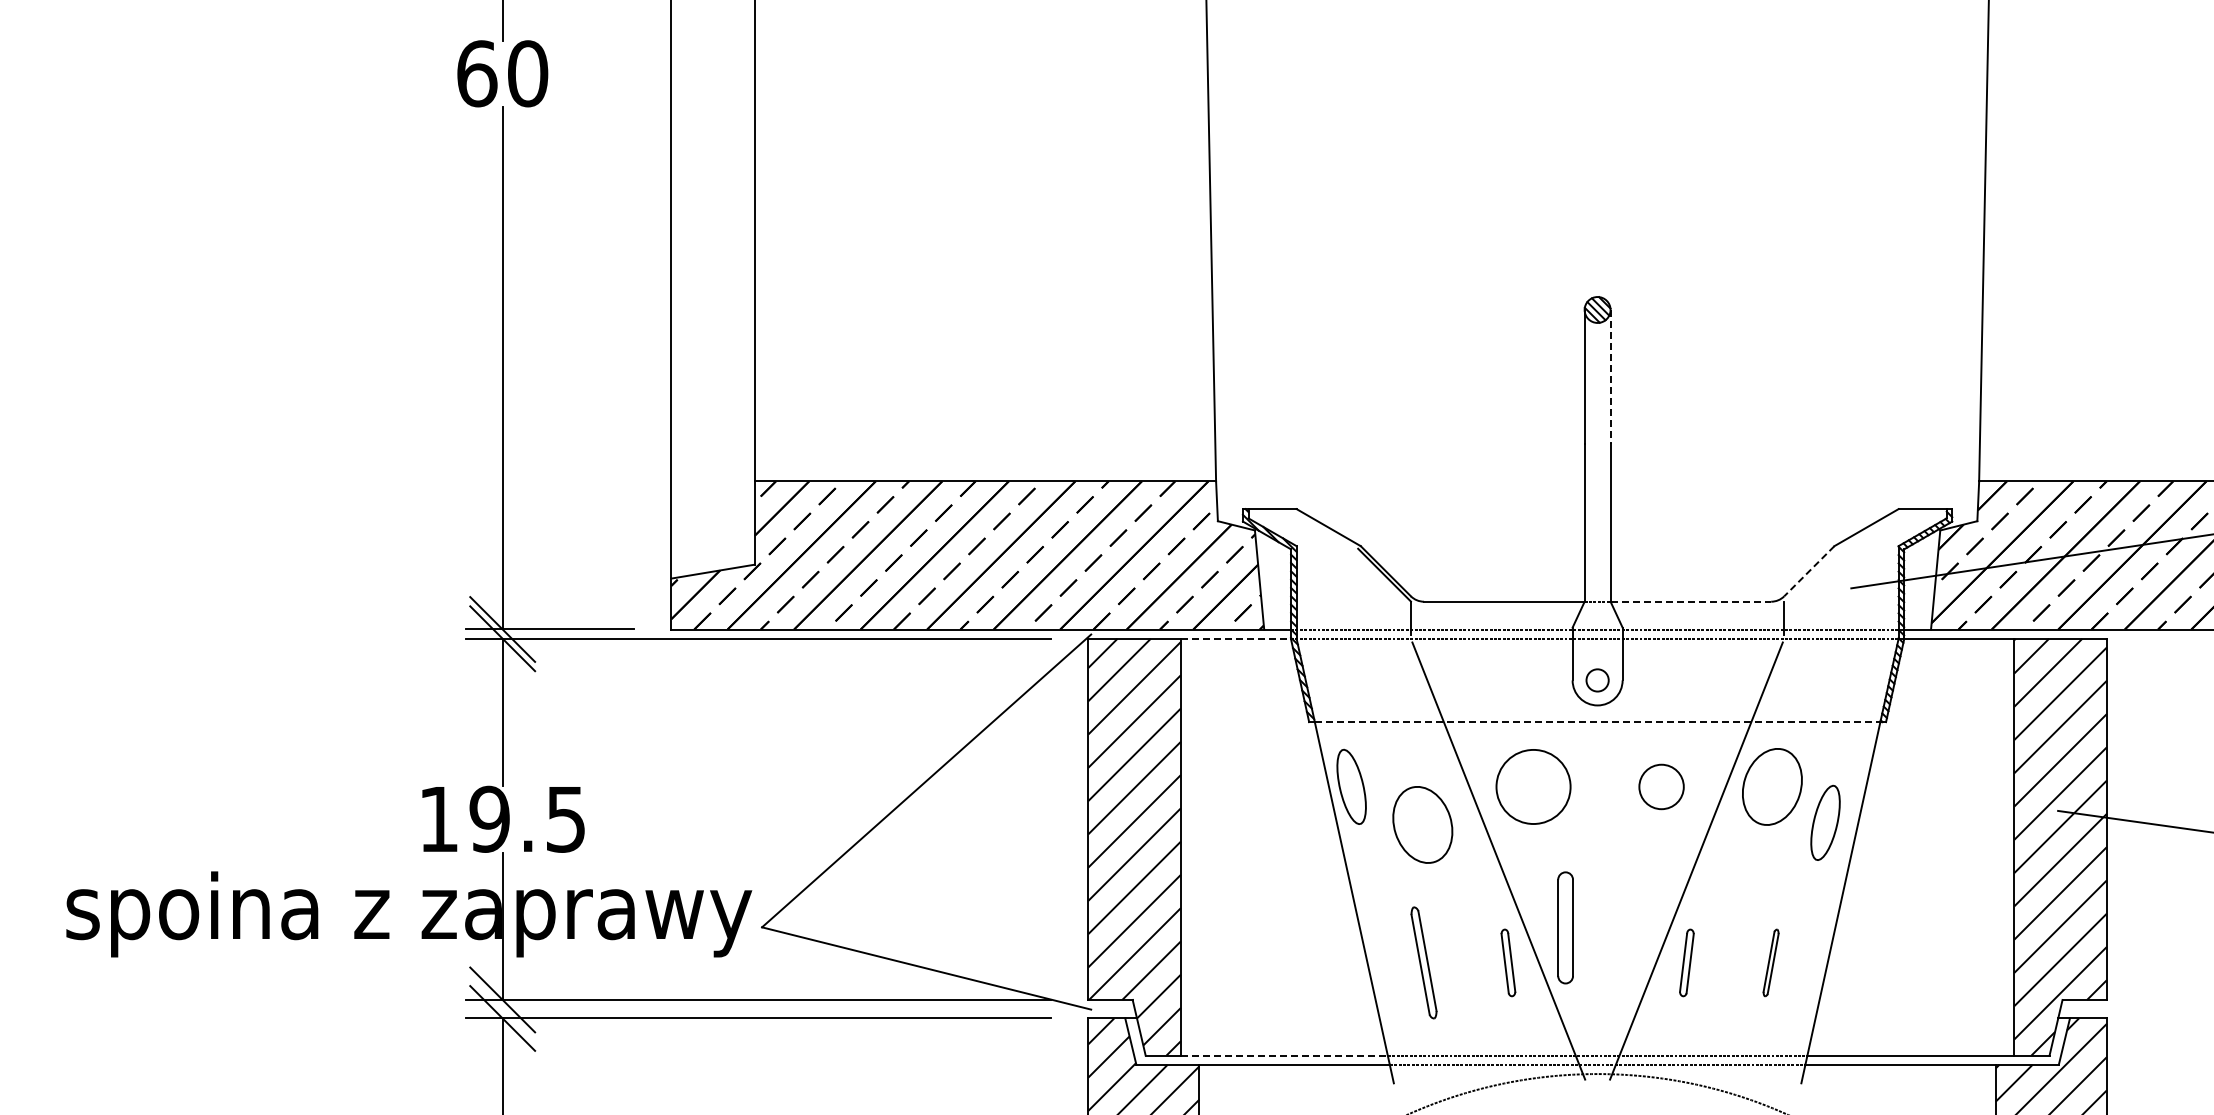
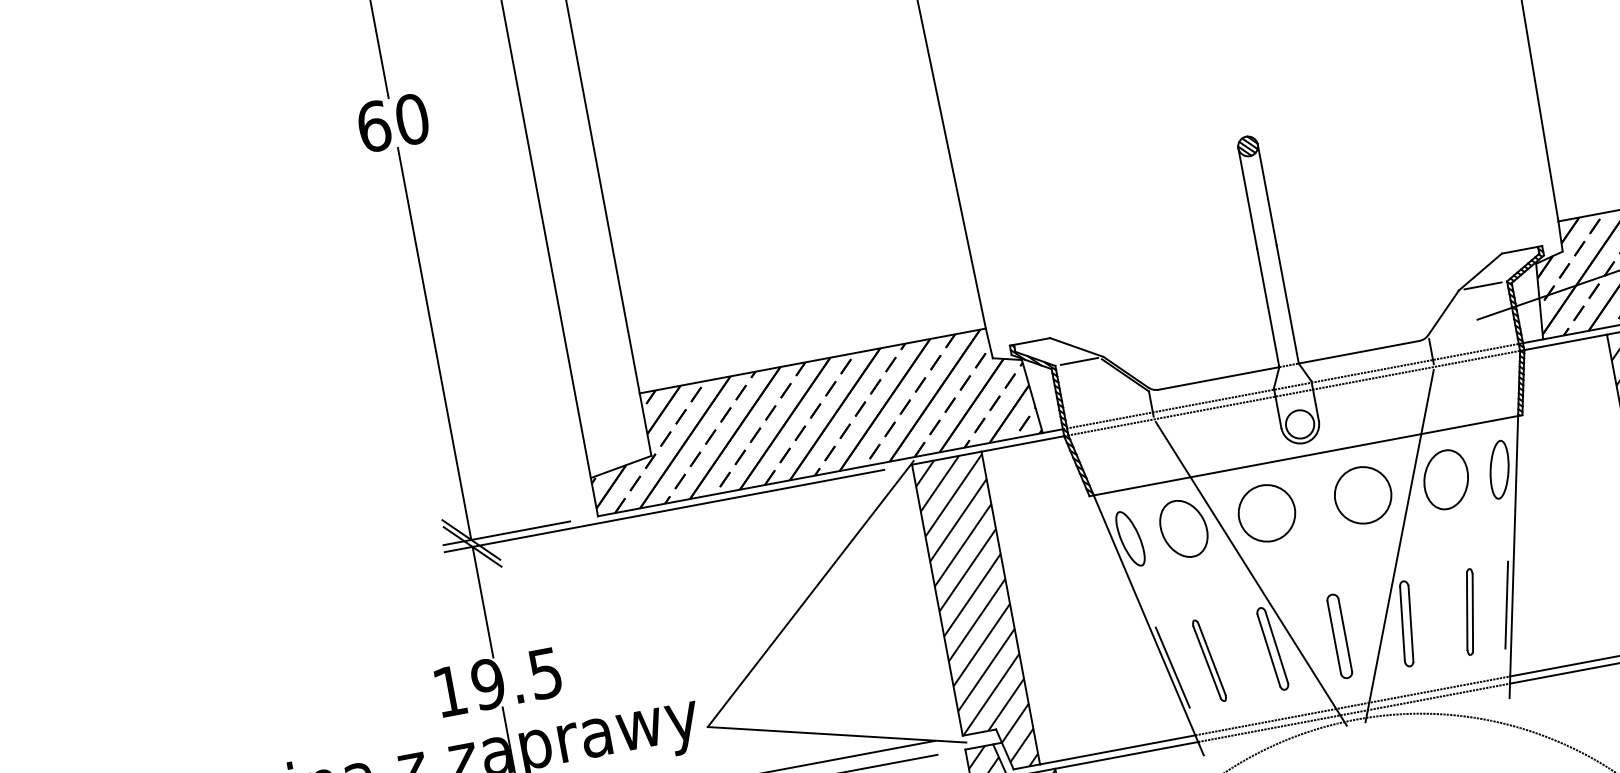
line: (1610, 377) -> (1267, 195), dashed -> solid
line: (1328, 546) -> (1079, 361), added
line: (1866, 546) -> (1483, 286), added
line: (1809, 571) -> (1443, 312), dashed -> solid
line: (1691, 601) -> (1359, 352), dashed -> solid
line: (1236, 638) -> (1023, 443), dashed -> solid
circle: (1597, 679) -> (1299, 423), size x1.67
line: (1597, 722) -> (1305, 456), dashed -> solid
circle: (1661, 786) -> (1362, 495), size x1.67
part: (1825, 822) -> (1499, 469), moved
part: (1422, 824) -> (1183, 528), moved
part: (1565, 927) -> (1339, 636), moved
line: (1374, 962) -> (1172, 667), added
part: (1508, 962) -> (1272, 648), size x1.67
part: (1686, 962) -> (1406, 623), size x1.67
part: (1770, 962) -> (1469, 611), size x1.67
line: (1819, 962) -> (1506, 604), added
line: (1284, 1055) -> (1117, 749), dashed -> solid

